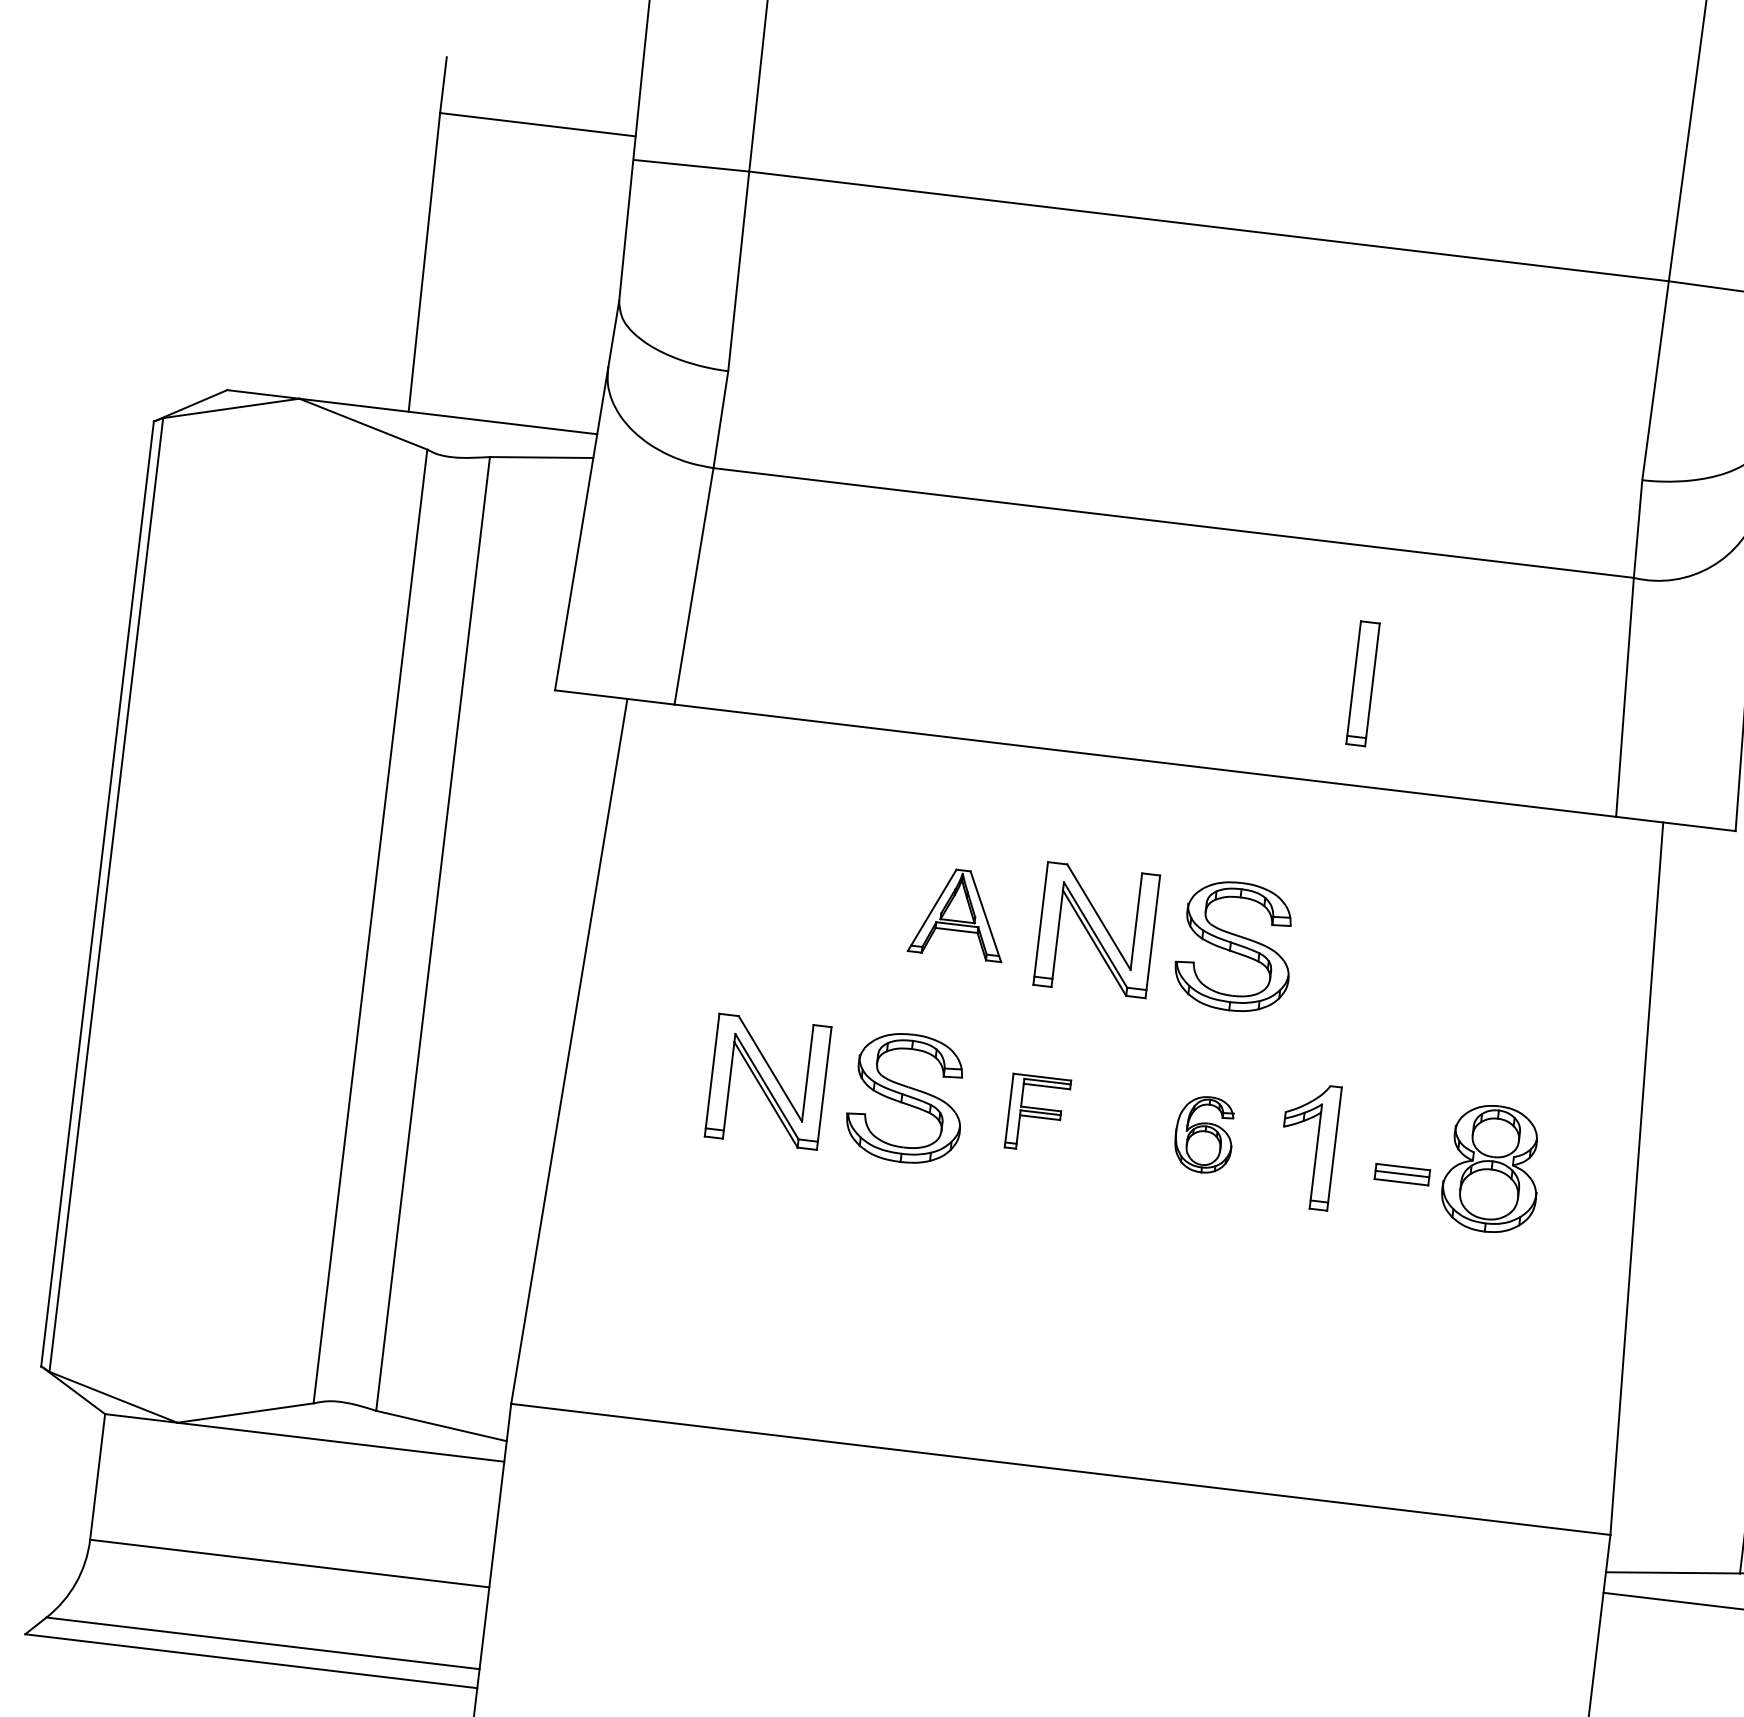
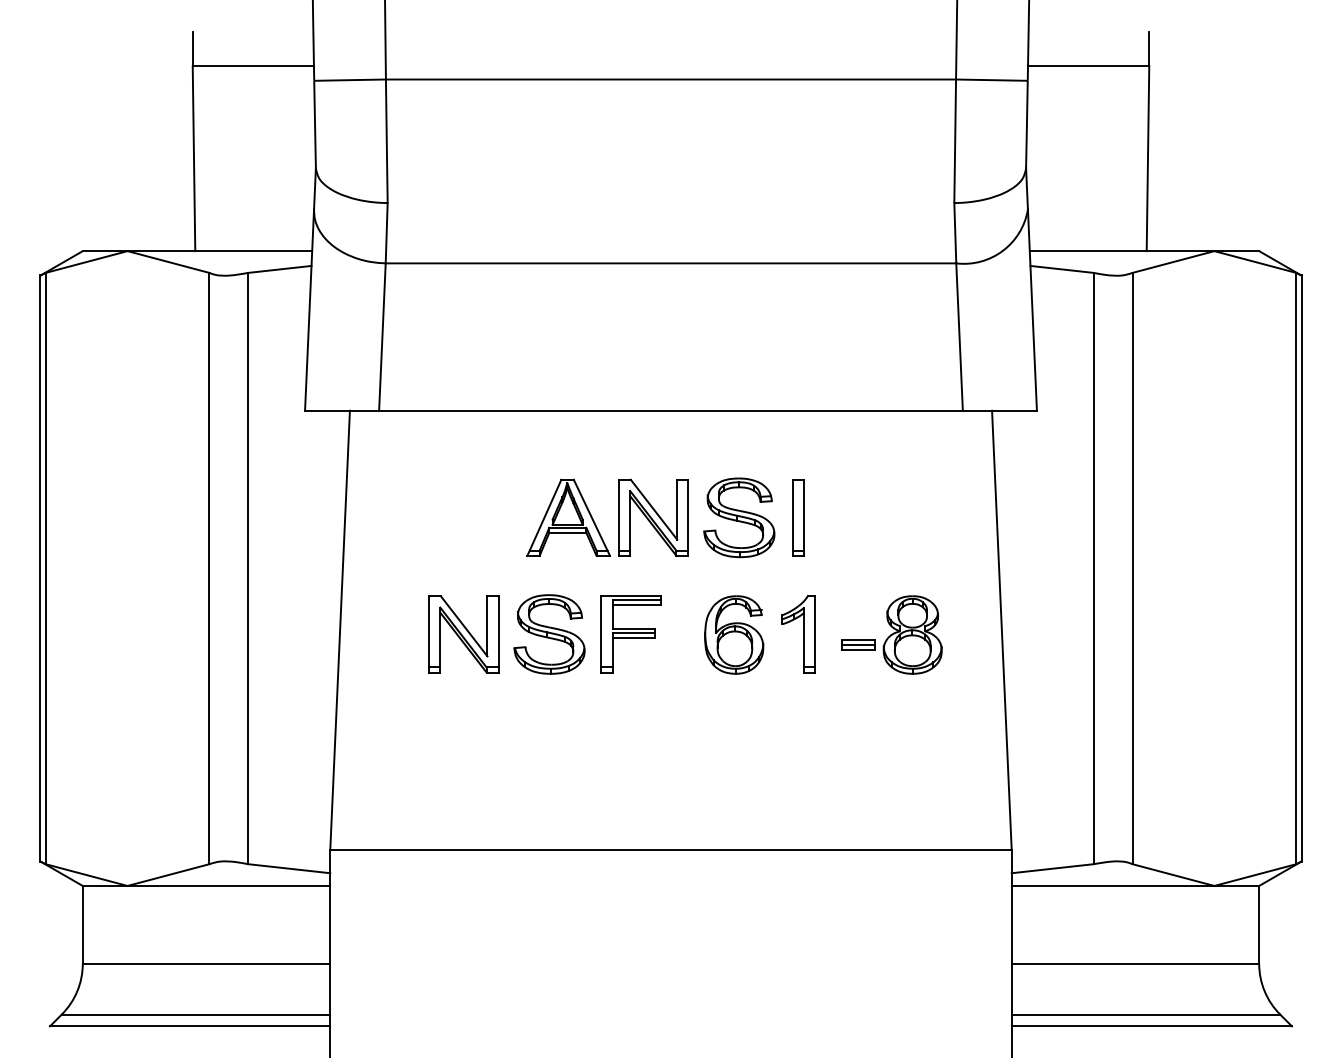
part: (1363, 683) -> (798, 517), moved
part: (959, 913) -> (568, 517), size x1.43
part: (1036, 1113) -> (630, 634), size x1.67
part: (1204, 1133) -> (734, 634), size x1.67

